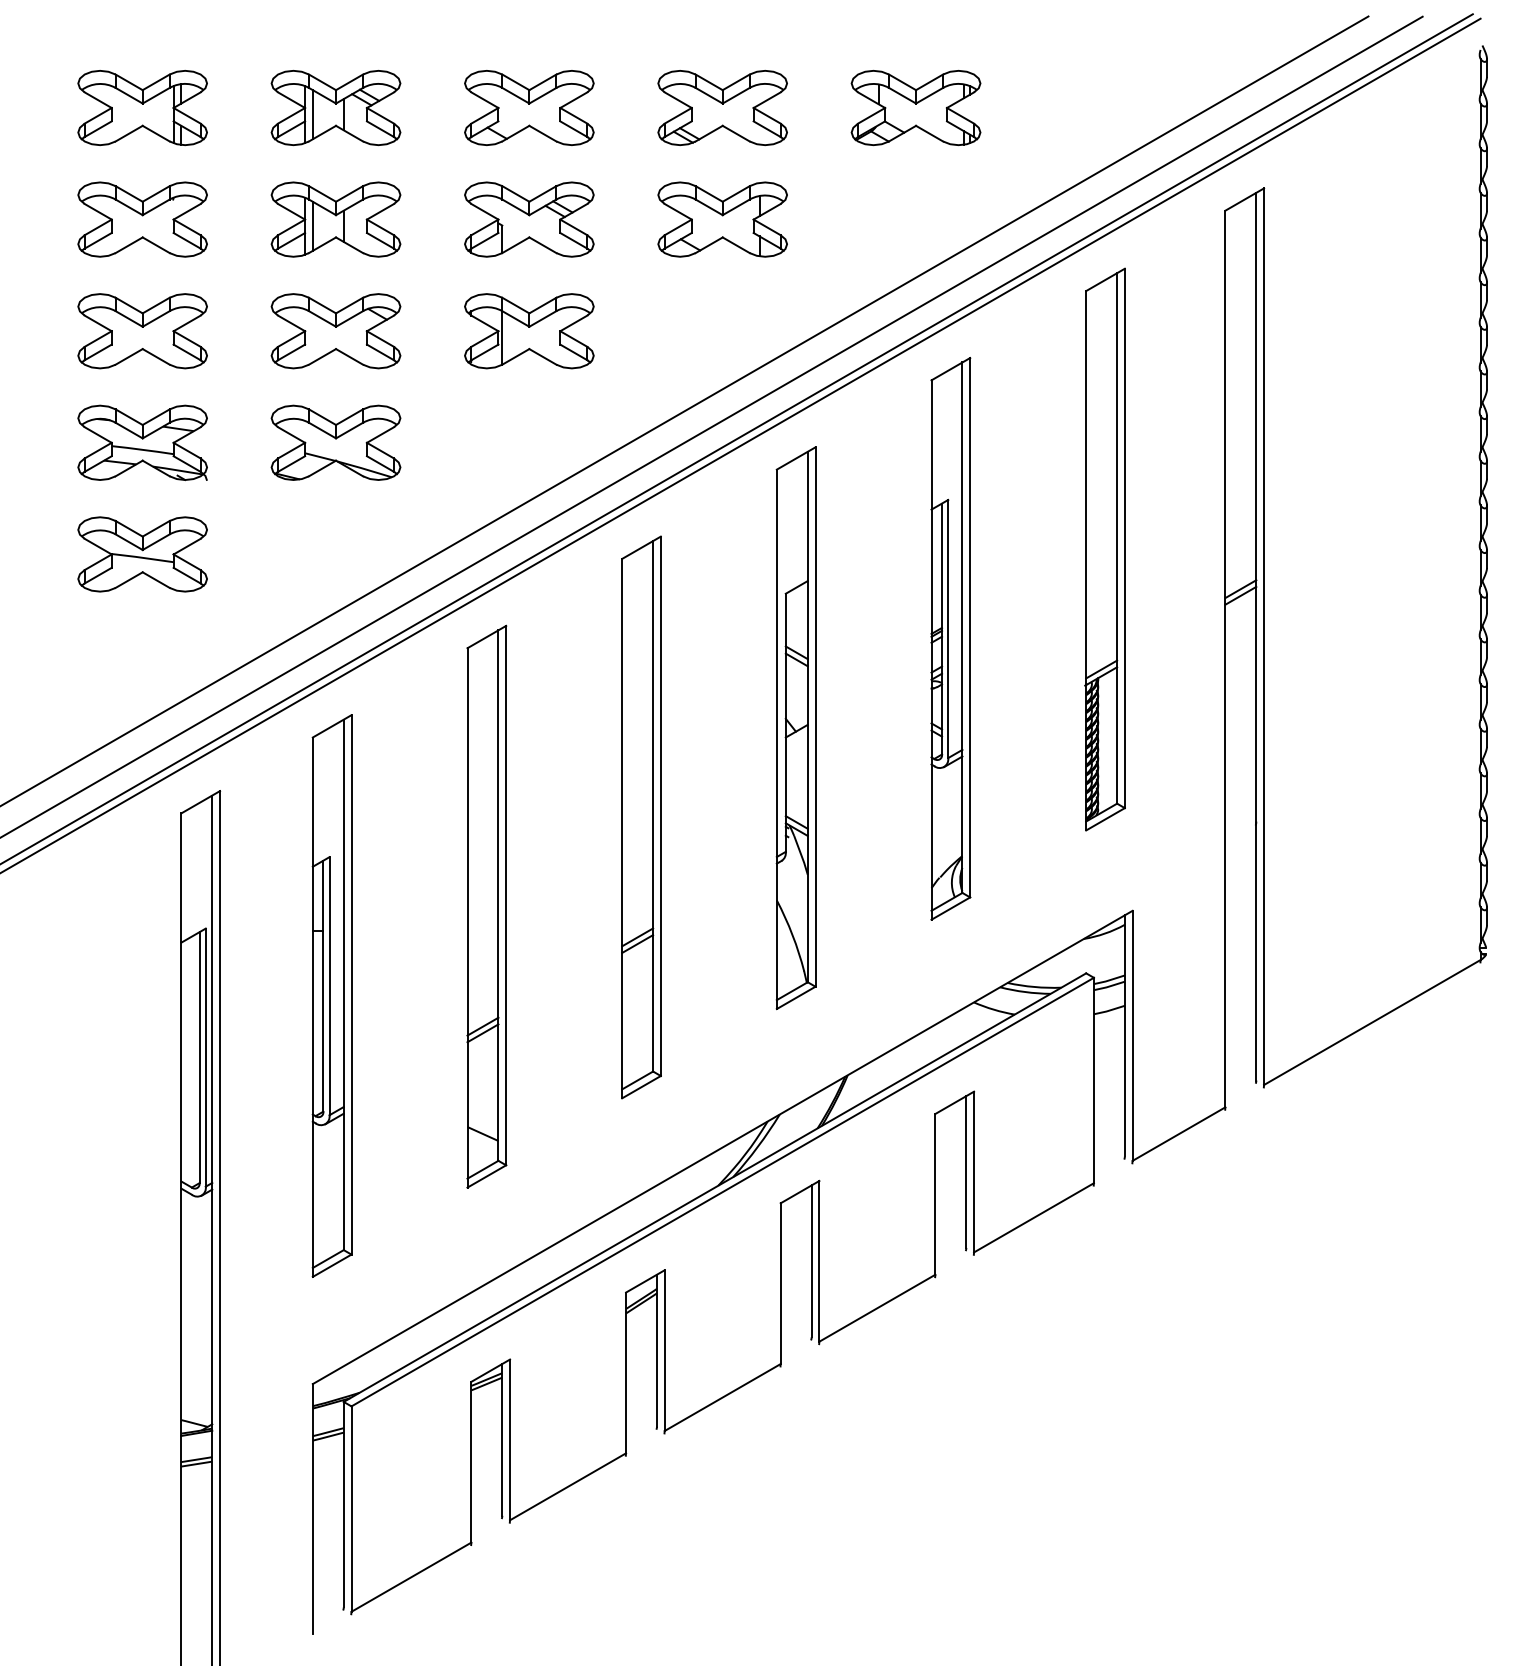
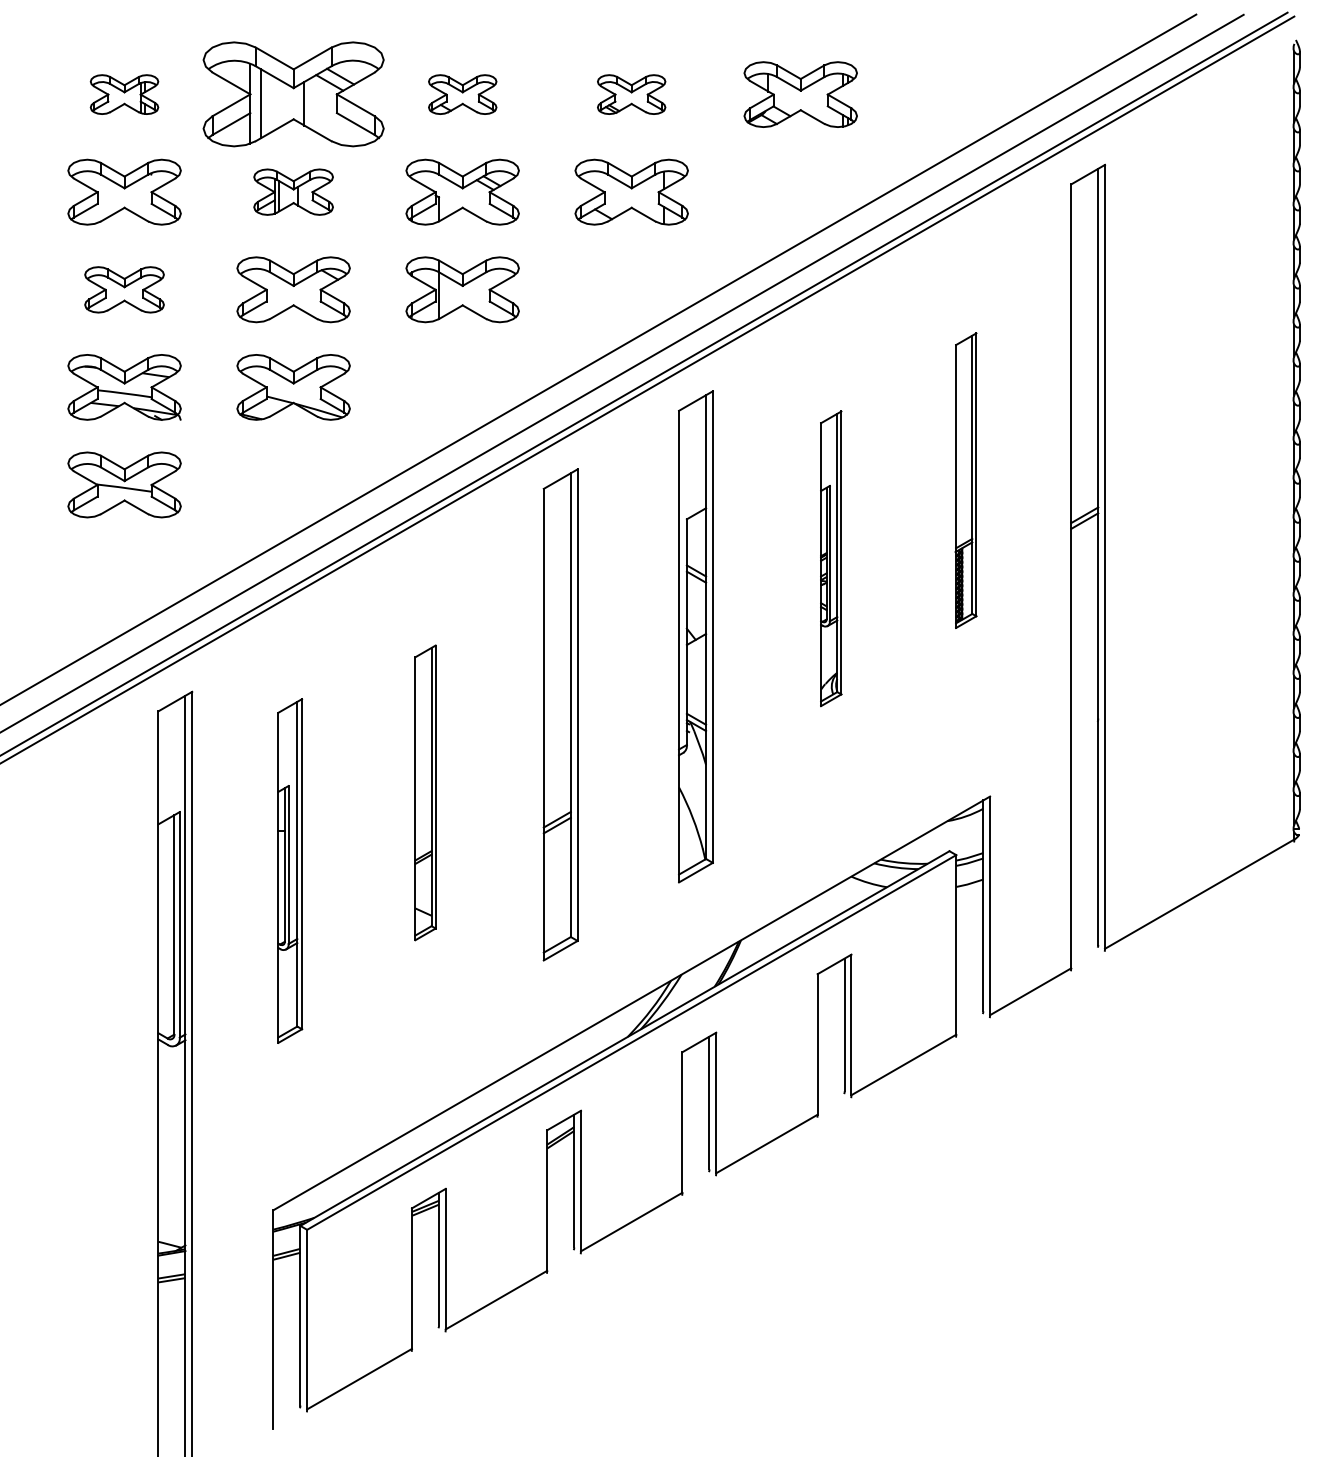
part: (142, 107) -> (124, 94), size x0.6
part: (529, 107) -> (462, 94), size x0.6
part: (722, 107) -> (631, 94), size x0.6
part: (335, 108) -> (293, 95), size x1.6
part: (335, 219) -> (293, 192), size x0.7
part: (142, 331) -> (124, 290), size x0.7
part: (1104, 549) -> (965, 480), size x0.6
part: (950, 638) -> (830, 558), size x0.6
part: (486, 906) -> (425, 792), size x0.6
part: (331, 995) -> (289, 870), size x0.7

